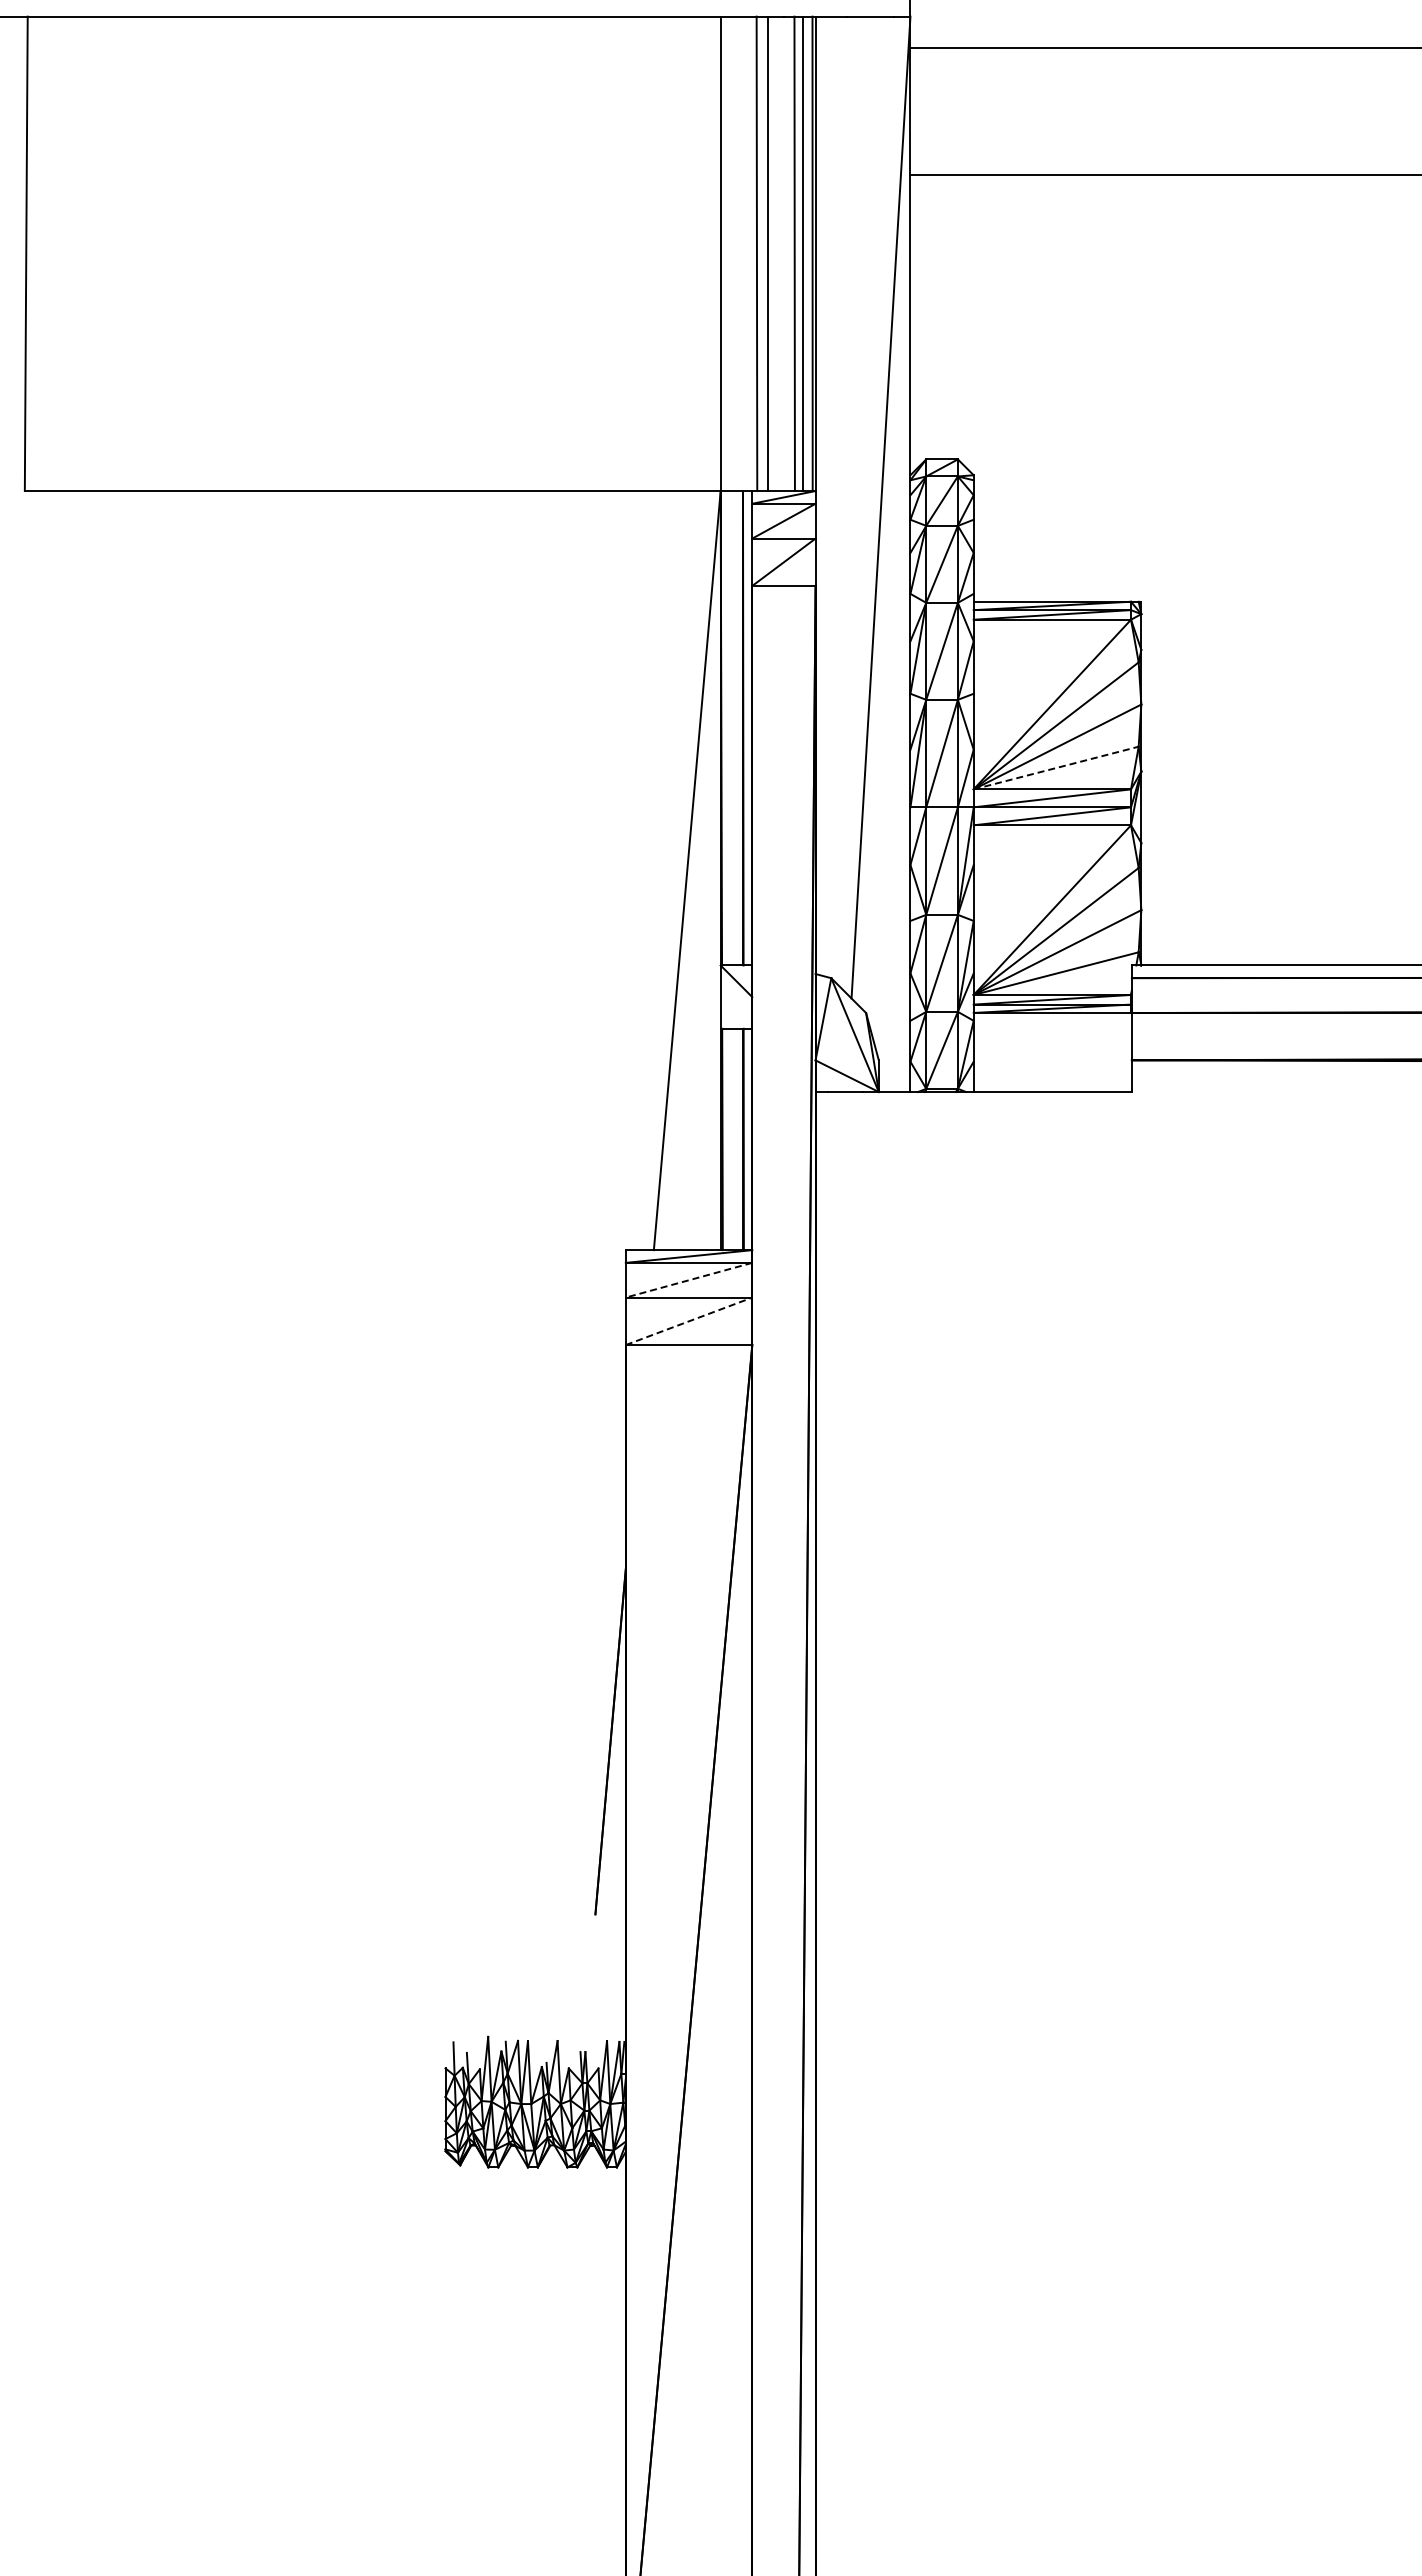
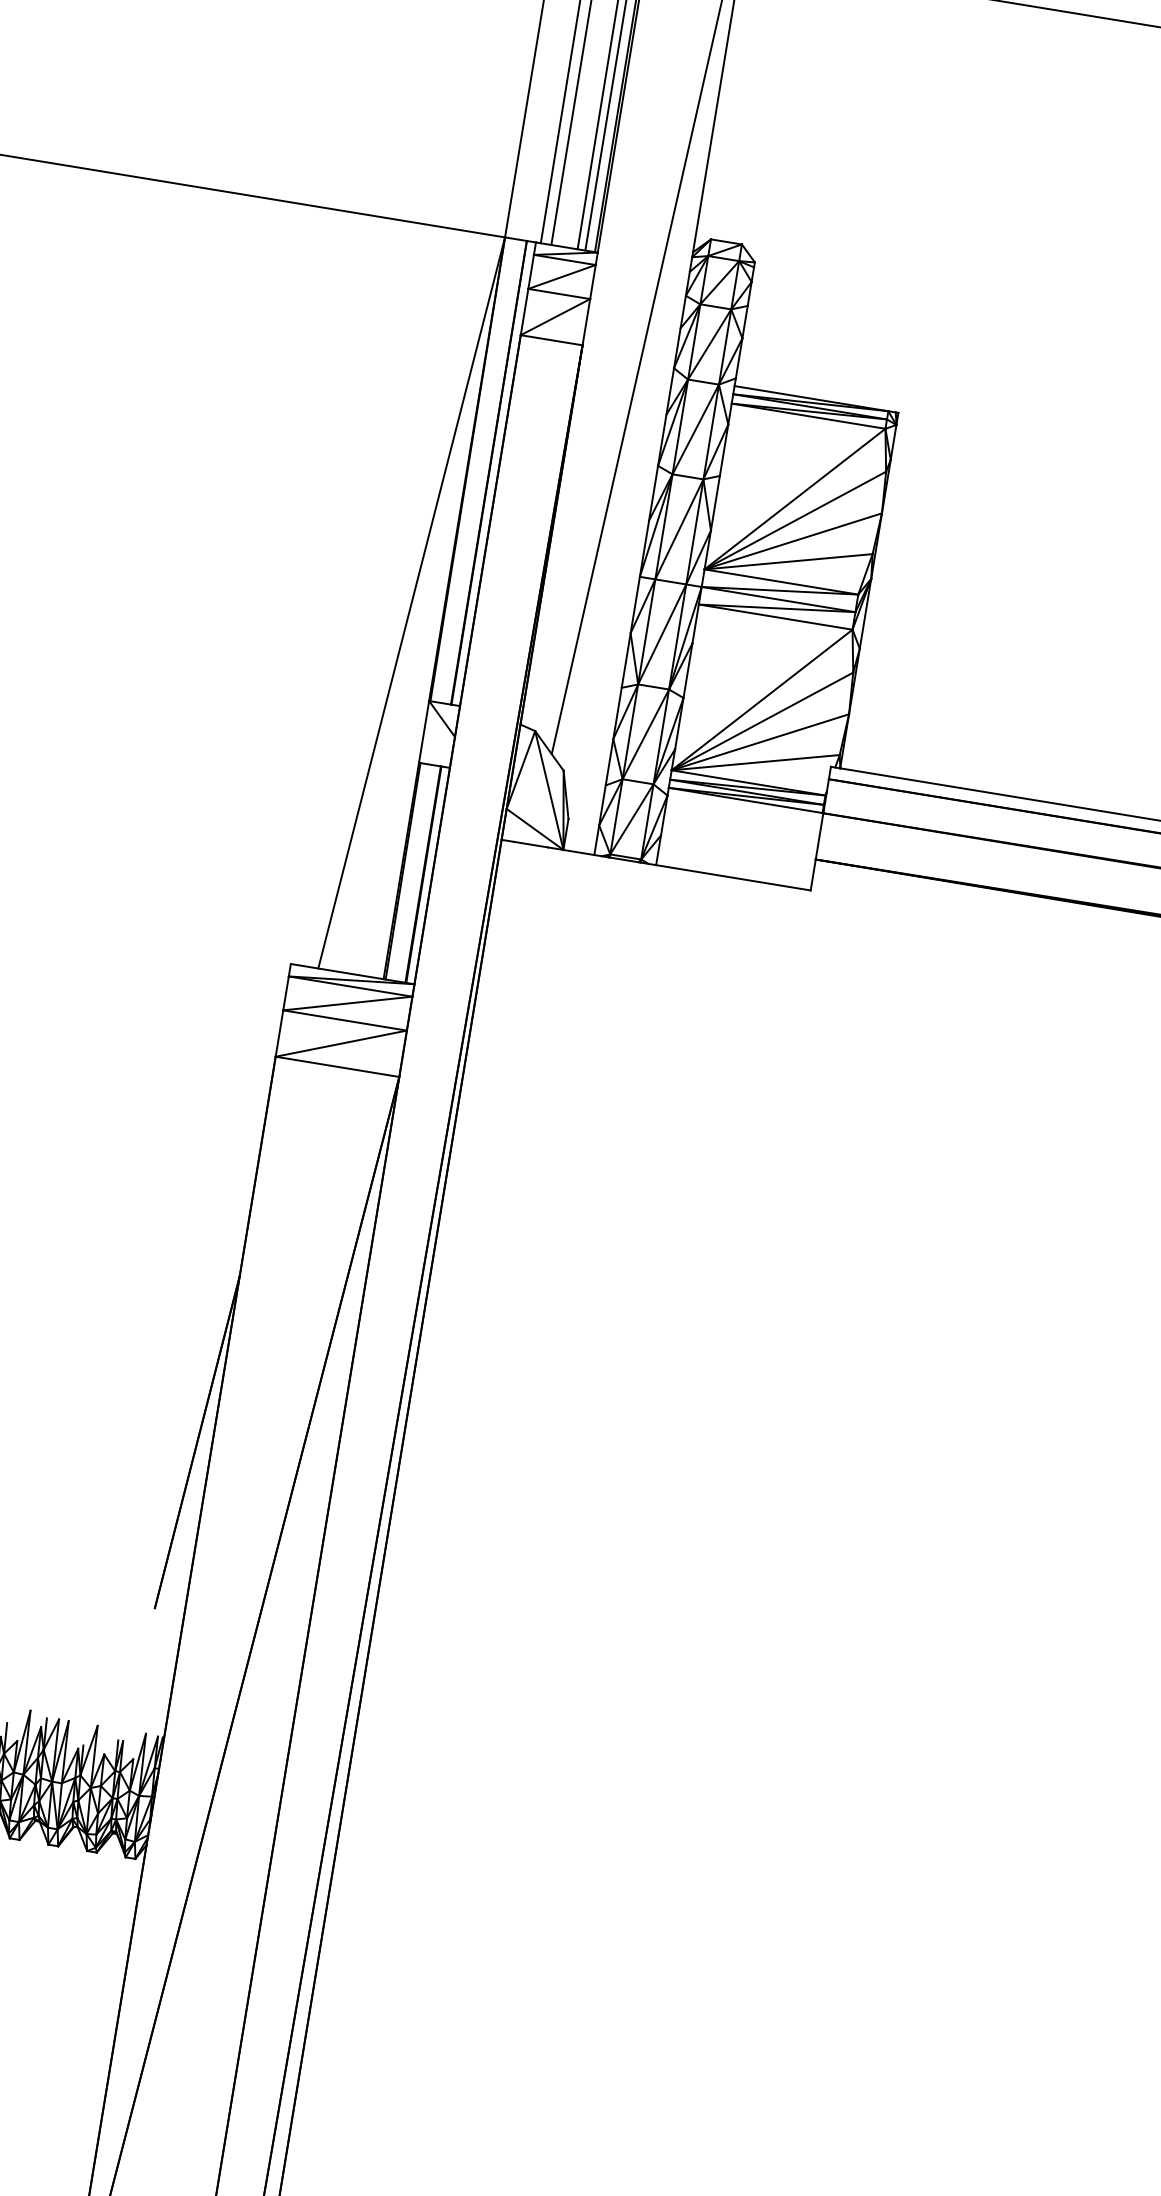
line: (1056, 767) -> (788, 561), dashed -> solid
line: (689, 1280) -> (348, 1003), dashed -> solid
line: (689, 1321) -> (341, 1043), dashed -> solid

